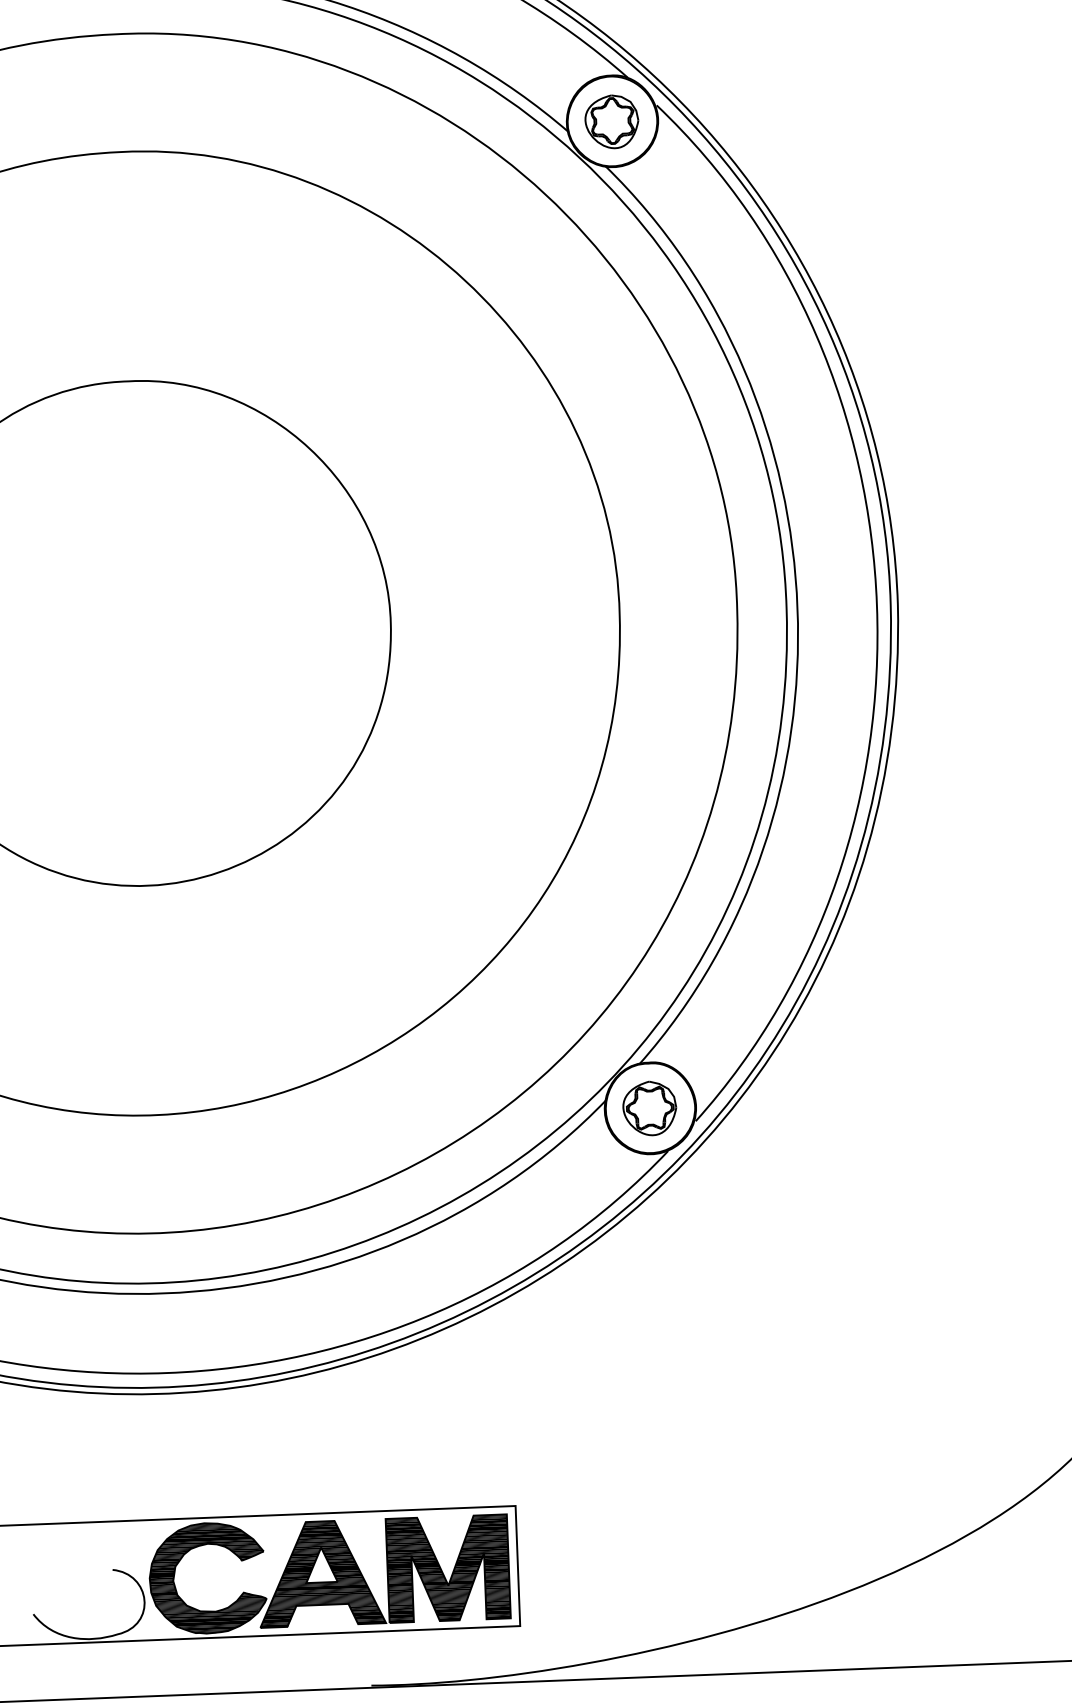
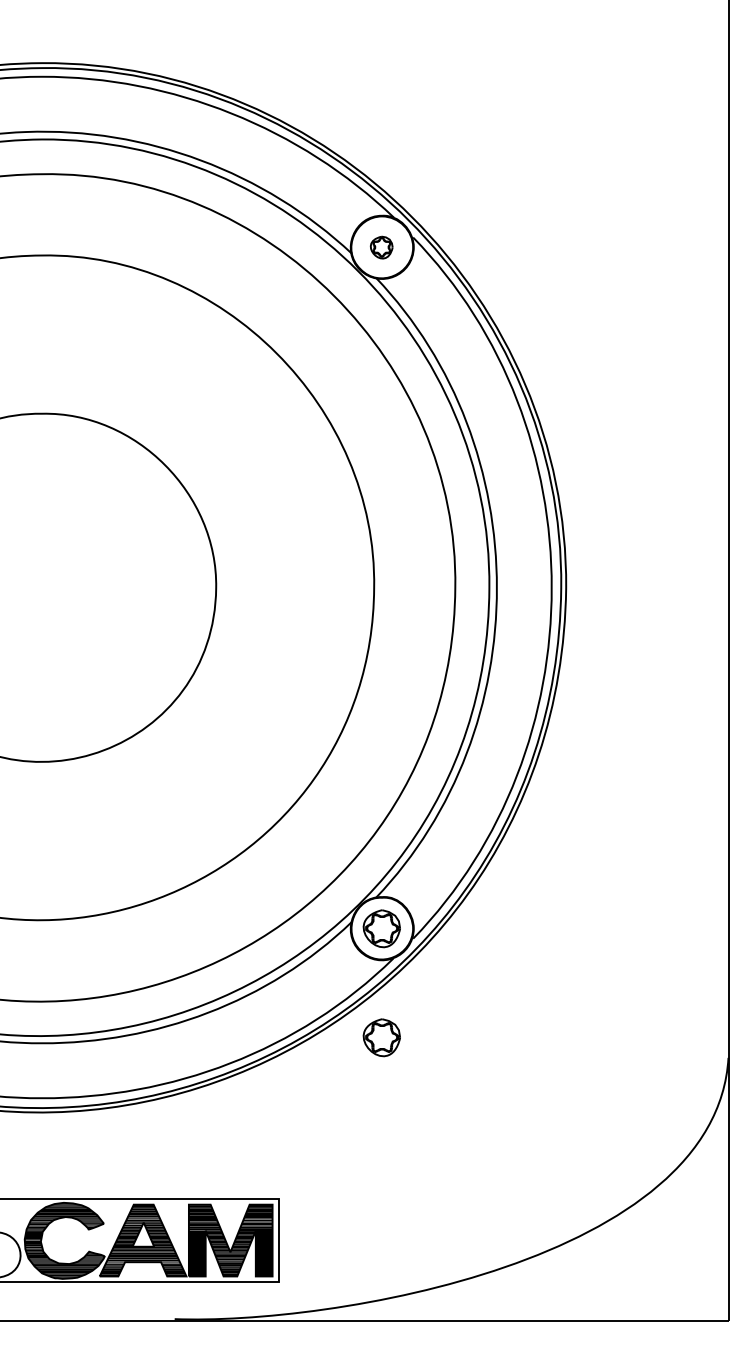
part: (611, 121) -> (381, 247), size x0.6
part: (655, 1266) -> (381, 1037), added

